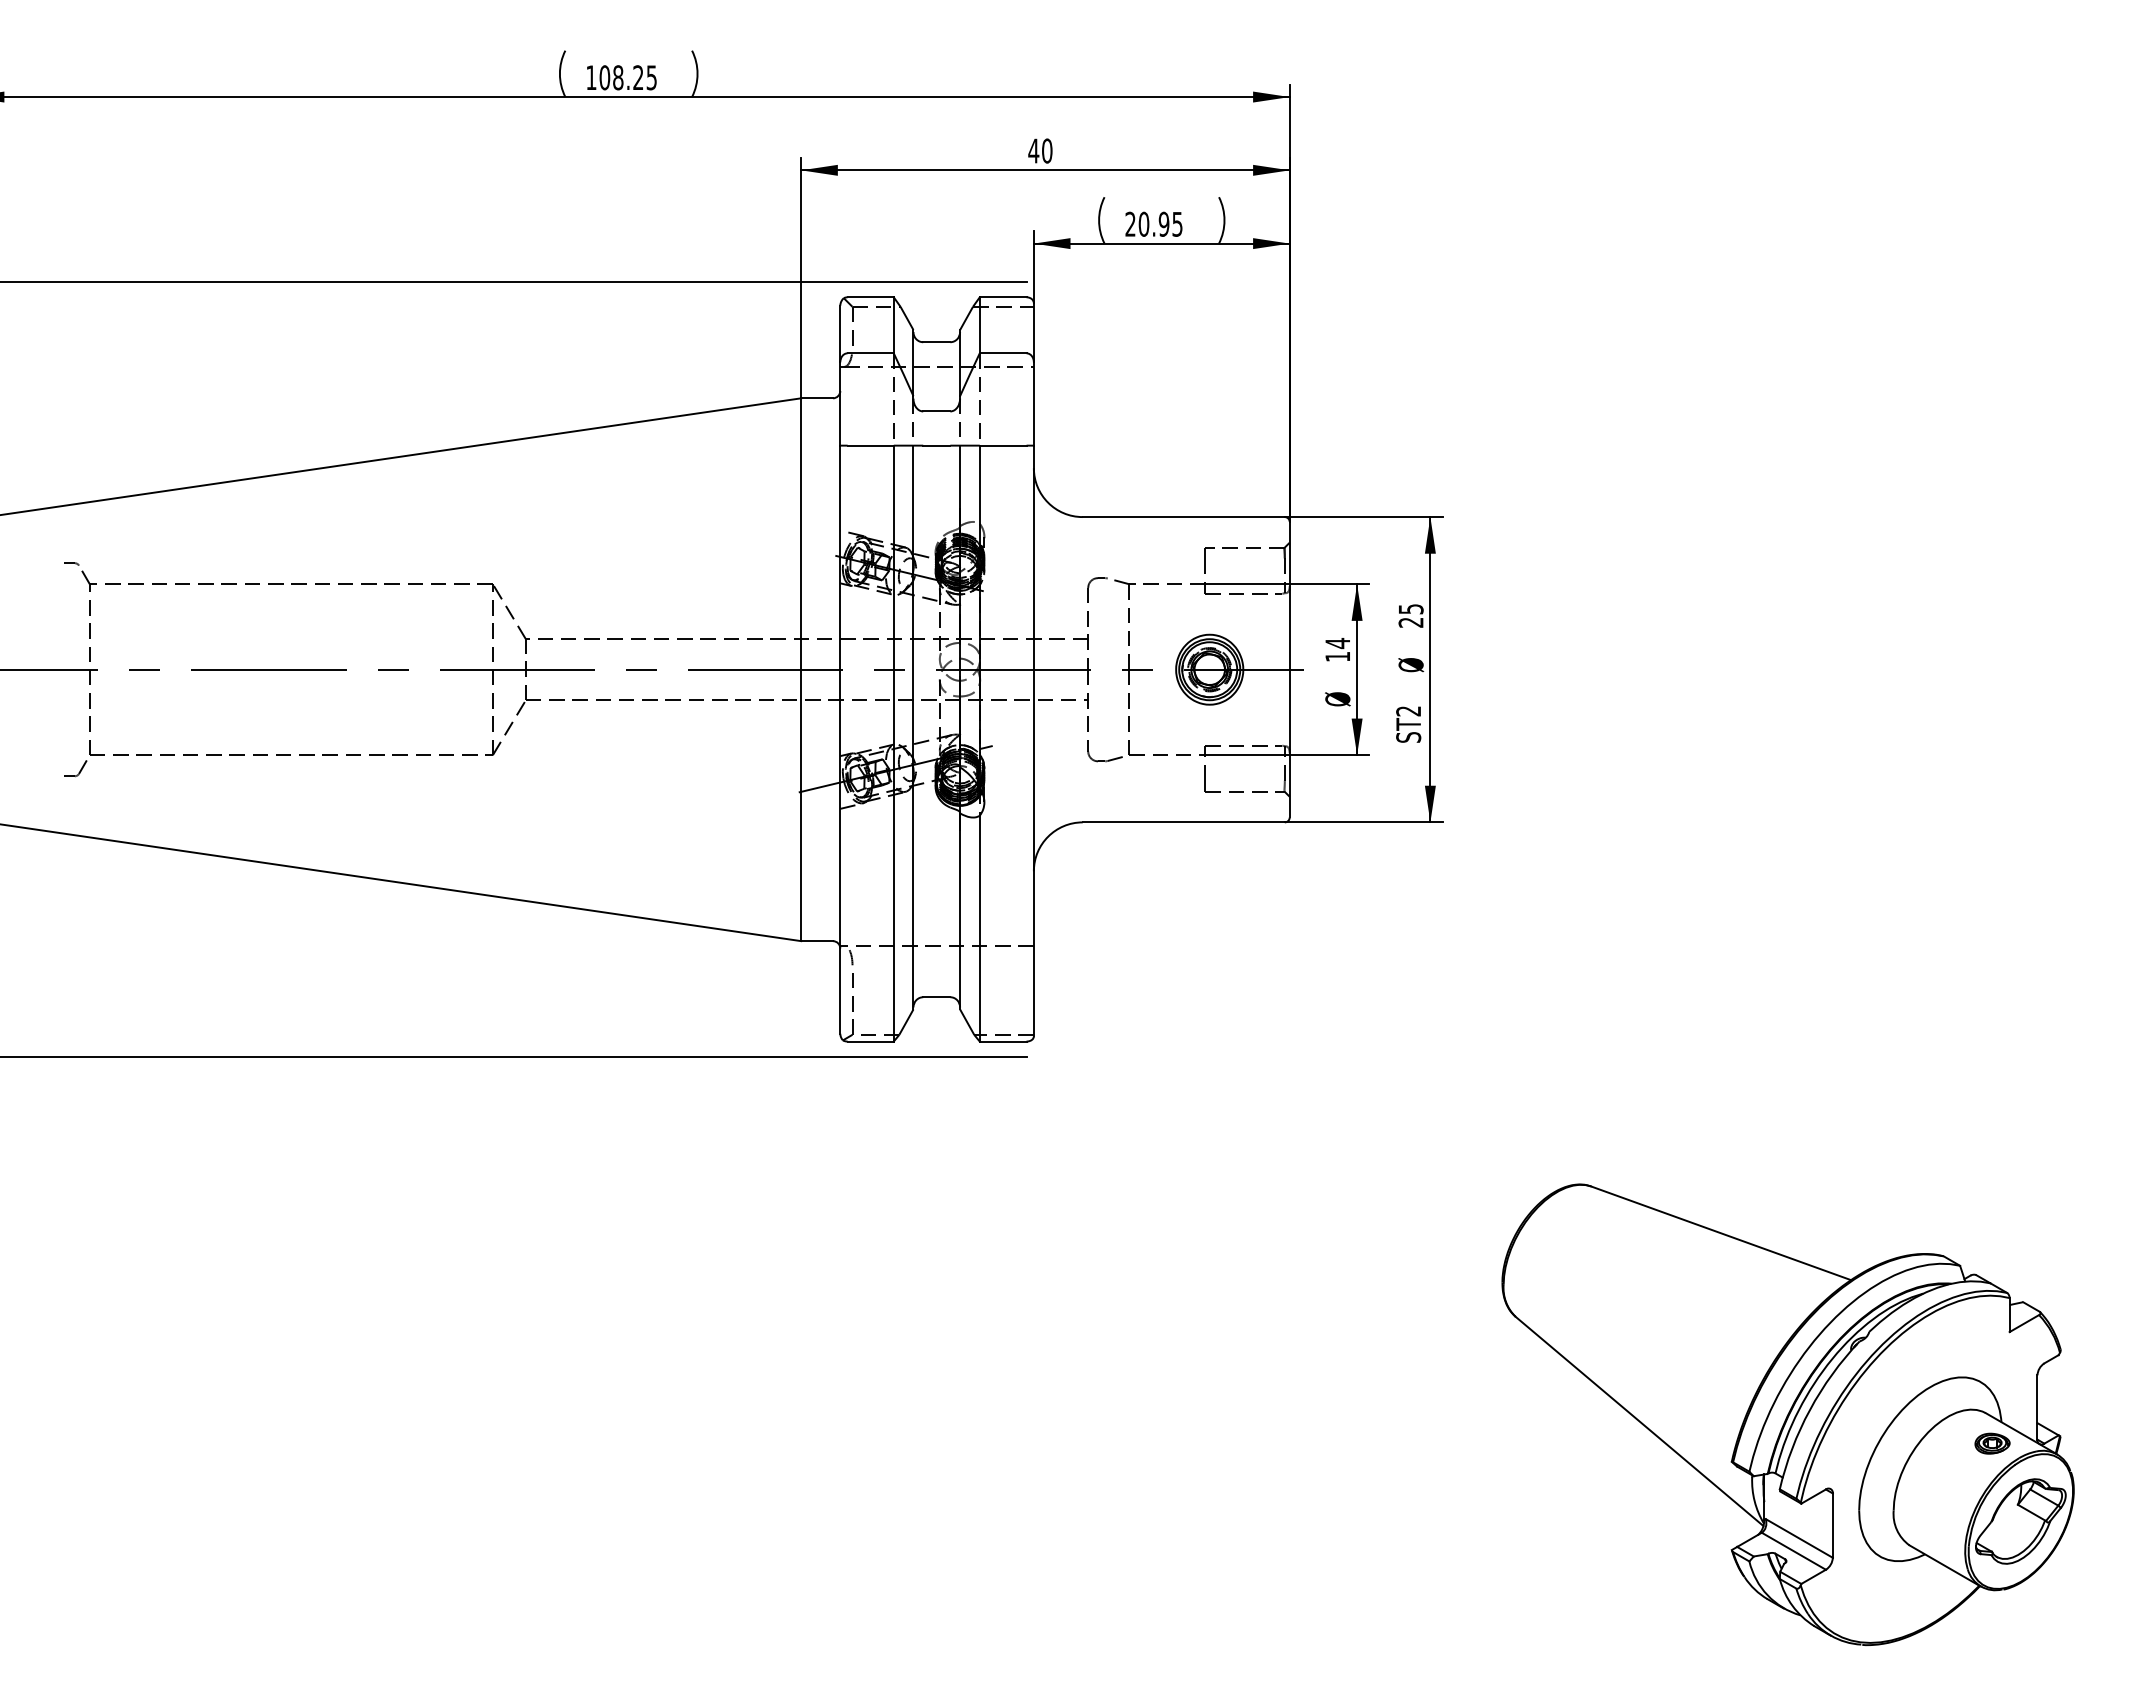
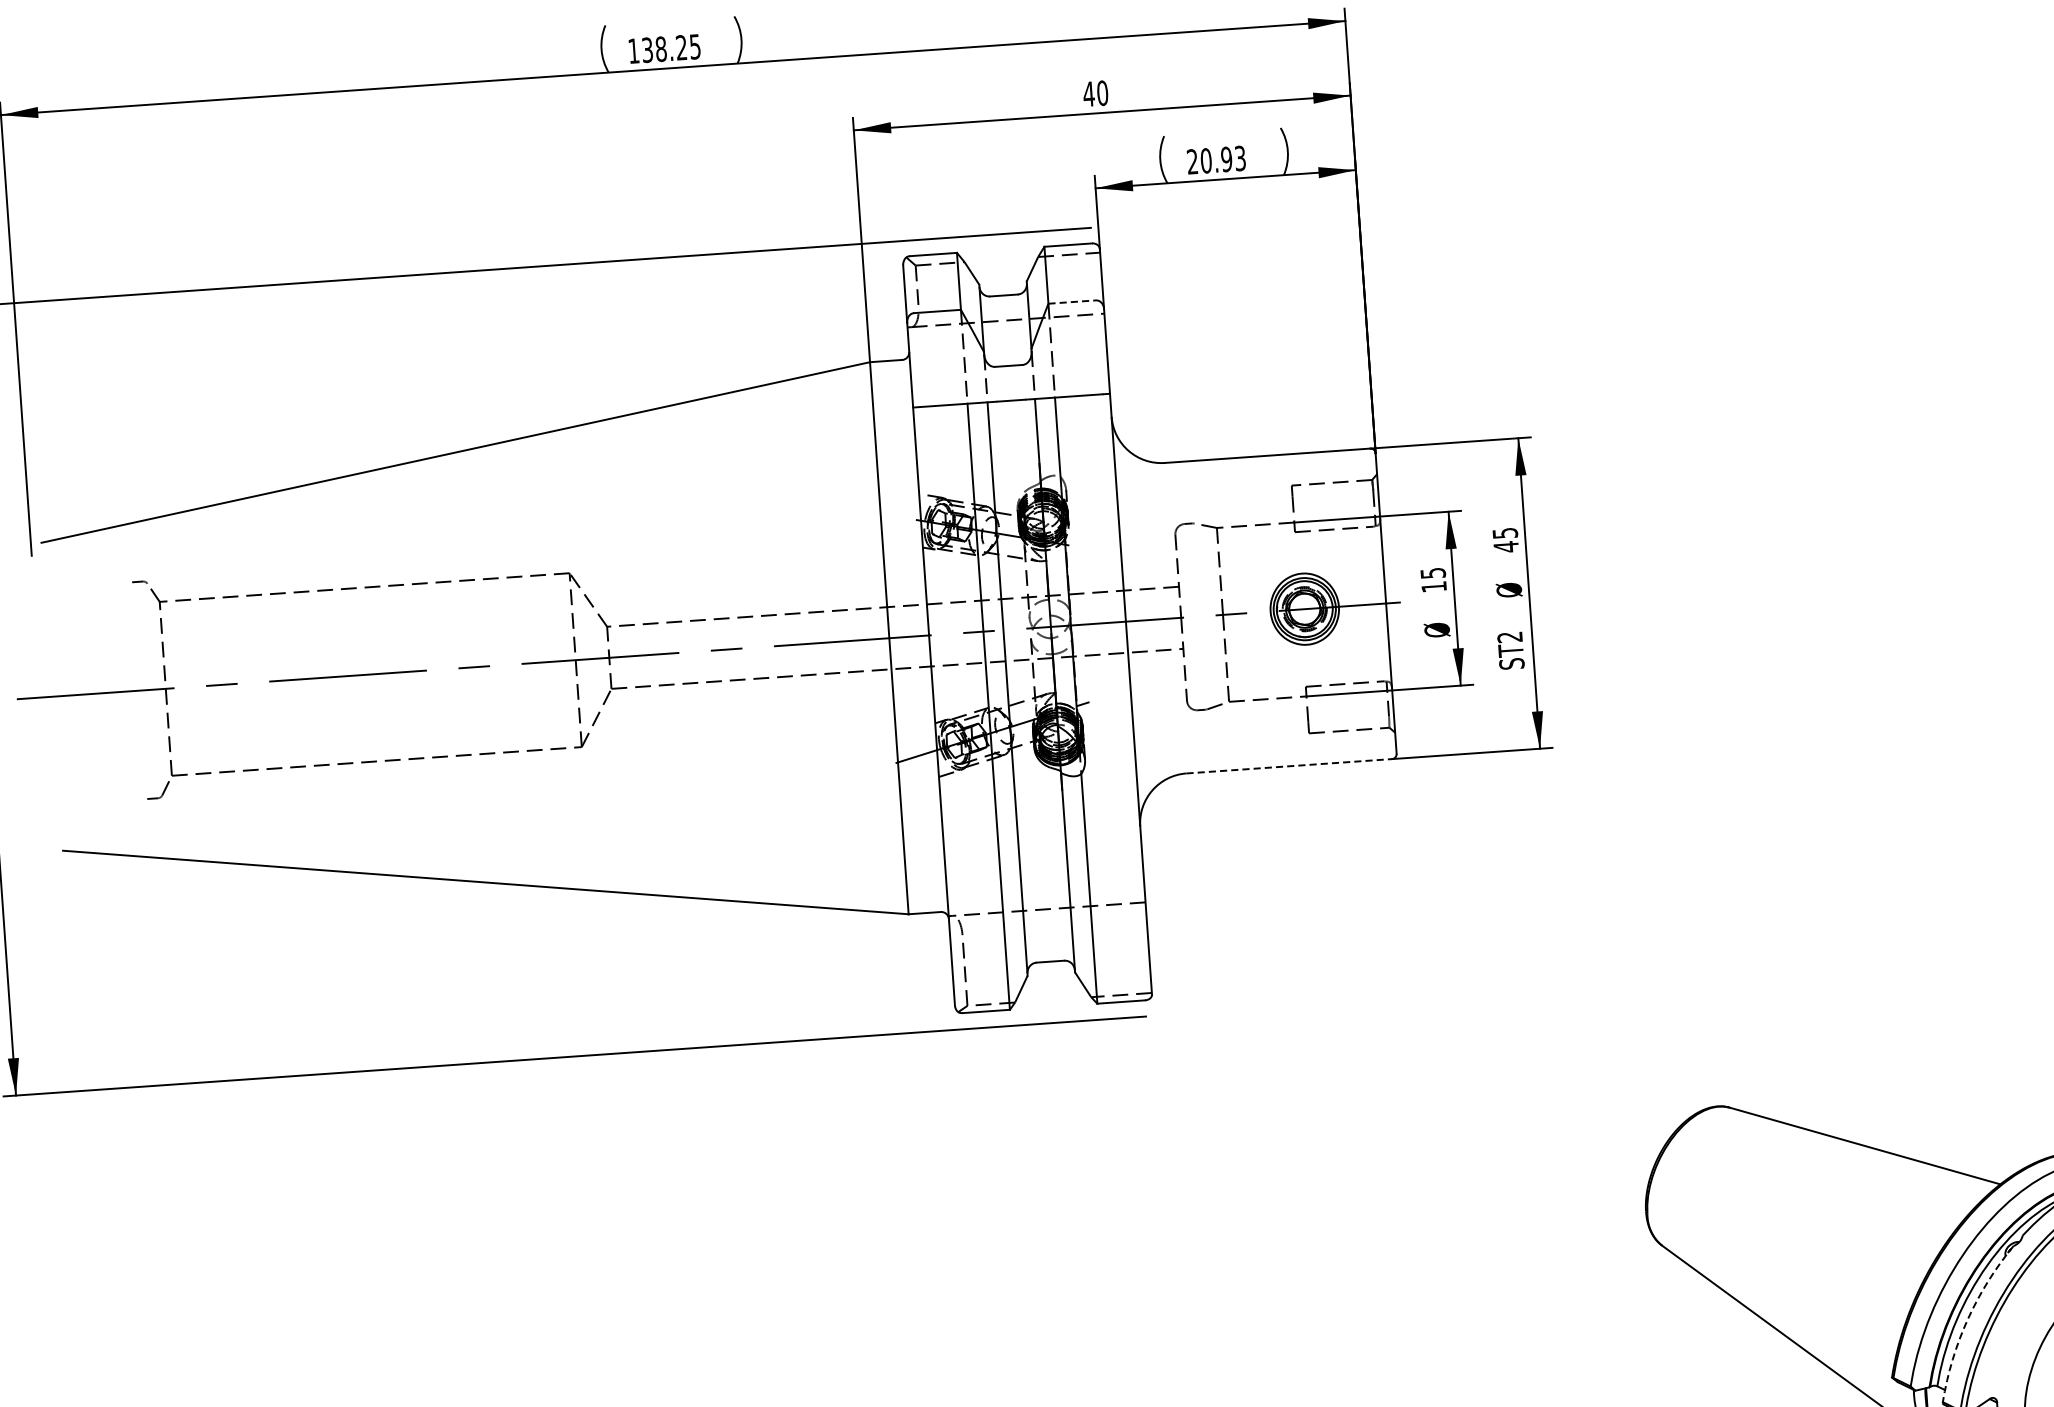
text: (604, 77) -> (647, 49), 108.25 -> 138.25
text: (1177, 223) -> (1240, 157), 20.95 -> 20.93
line: (1003, 353) -> (1072, 302), solid -> dashed
text: (1410, 622) -> (1505, 546), 25 -> 45
text: (1337, 643) -> (1432, 573), 14 -> 15
line: (1184, 822) -> (1289, 766), solid -> dashed
arc: (1809, 1410) -> (1967, 1319), solid -> dashed

